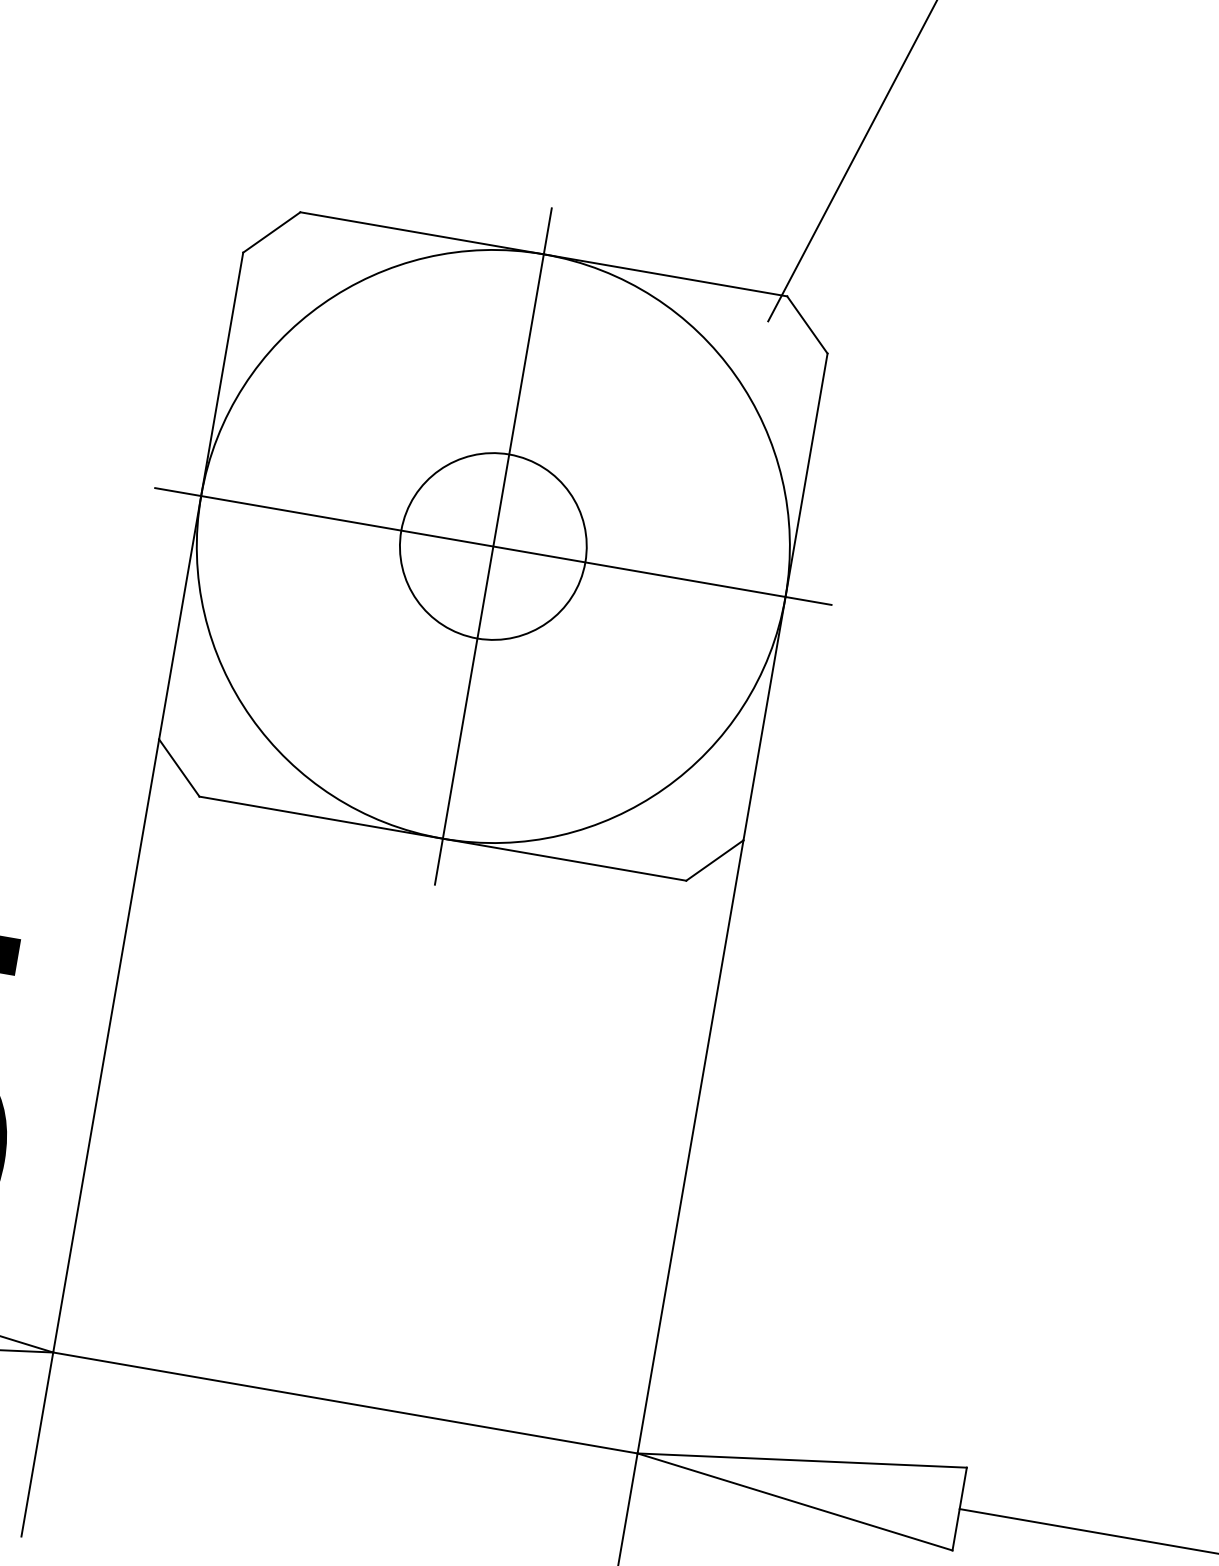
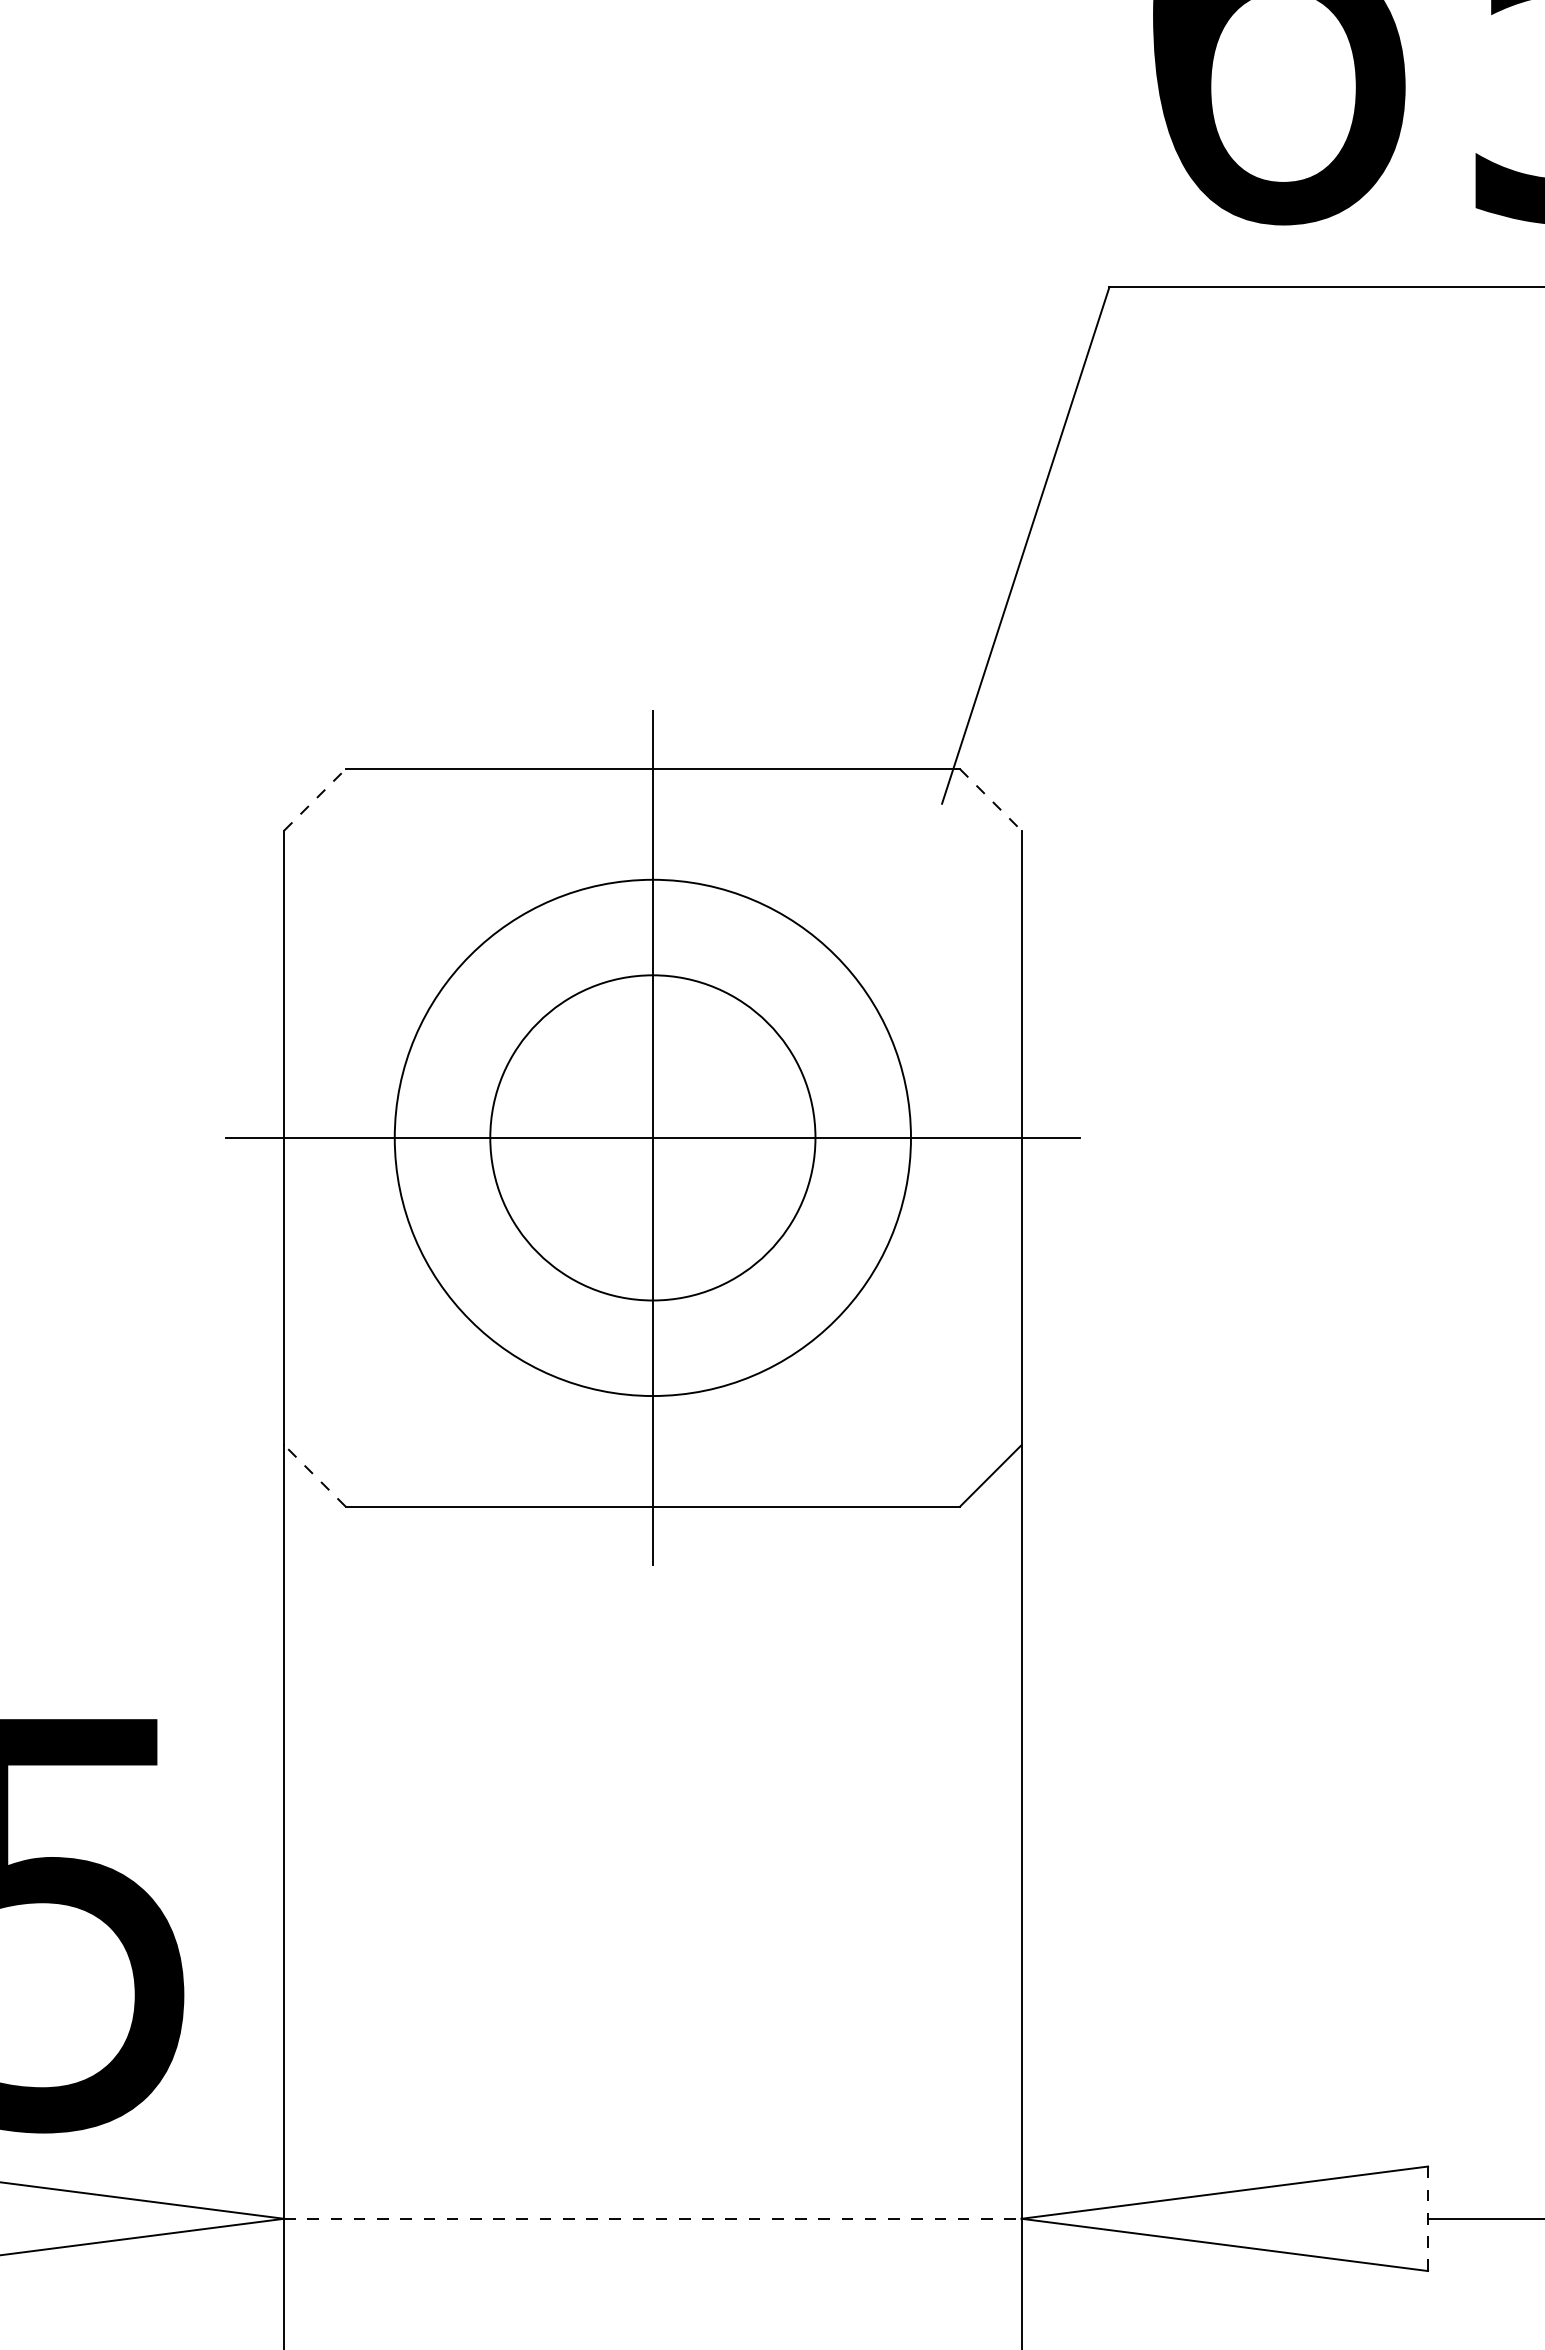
line: (271, 232) -> (314, 799), solid -> dashed
line: (807, 324) -> (990, 799), solid -> dashed
circle: (493, 546) -> (652, 1137), size x0.7
circle: (493, 546) -> (652, 1137), size x1.4
line: (179, 767) -> (314, 1475), solid -> dashed
line: (345, 1402) -> (652, 2218), solid -> dashed
line: (960, 1508) -> (1428, 2218), solid -> dashed

